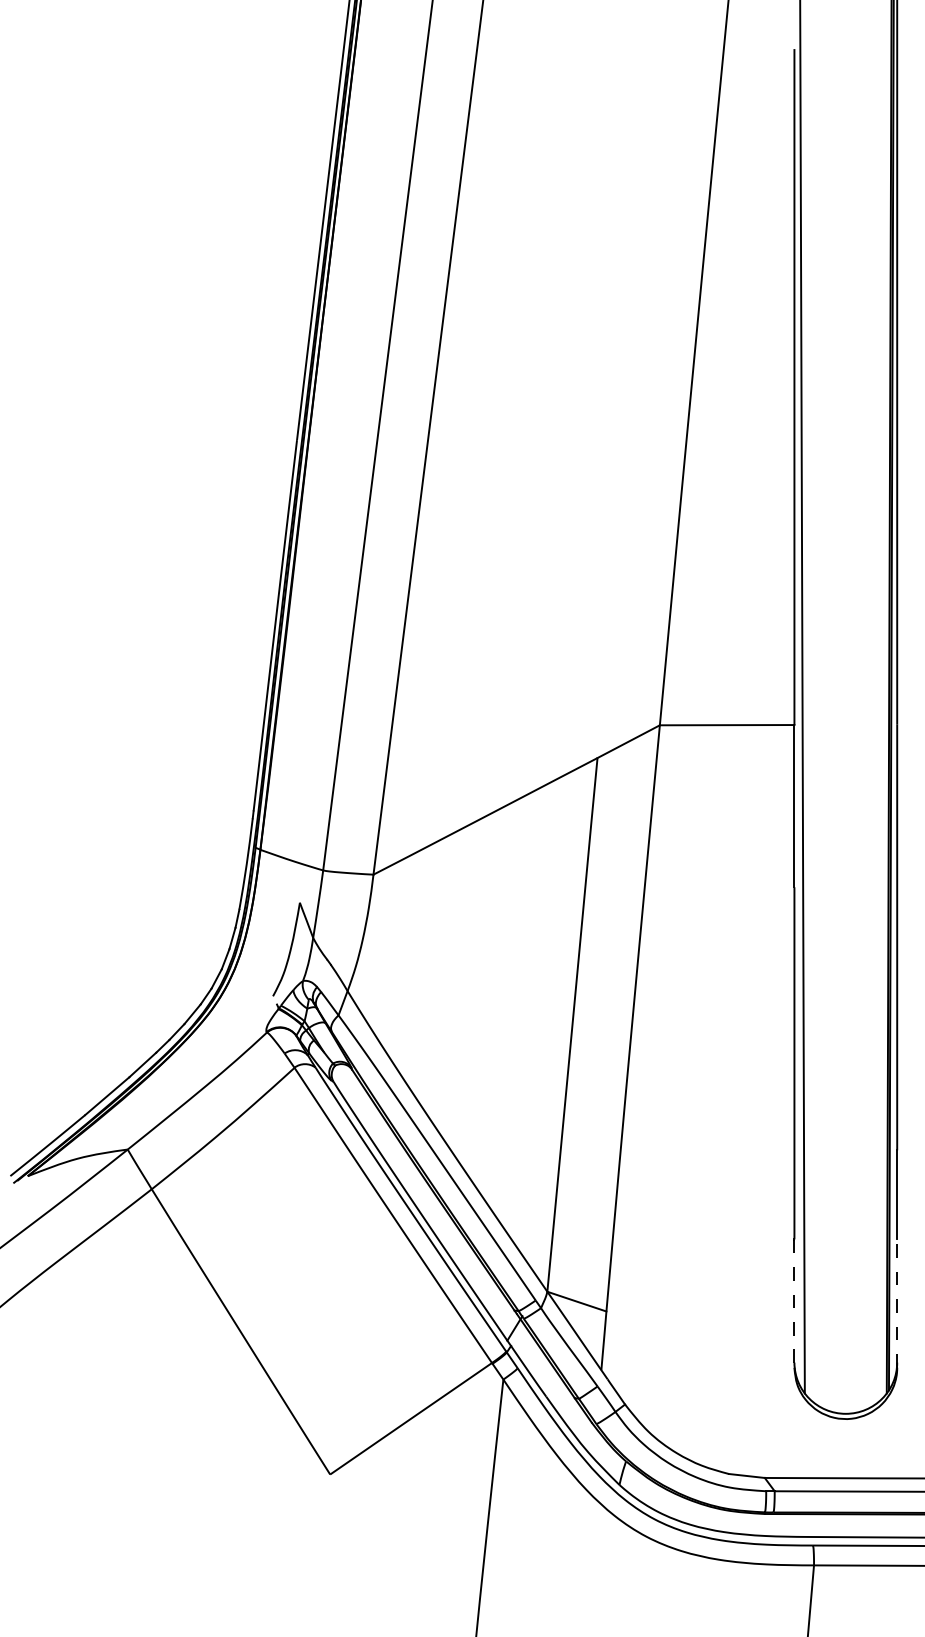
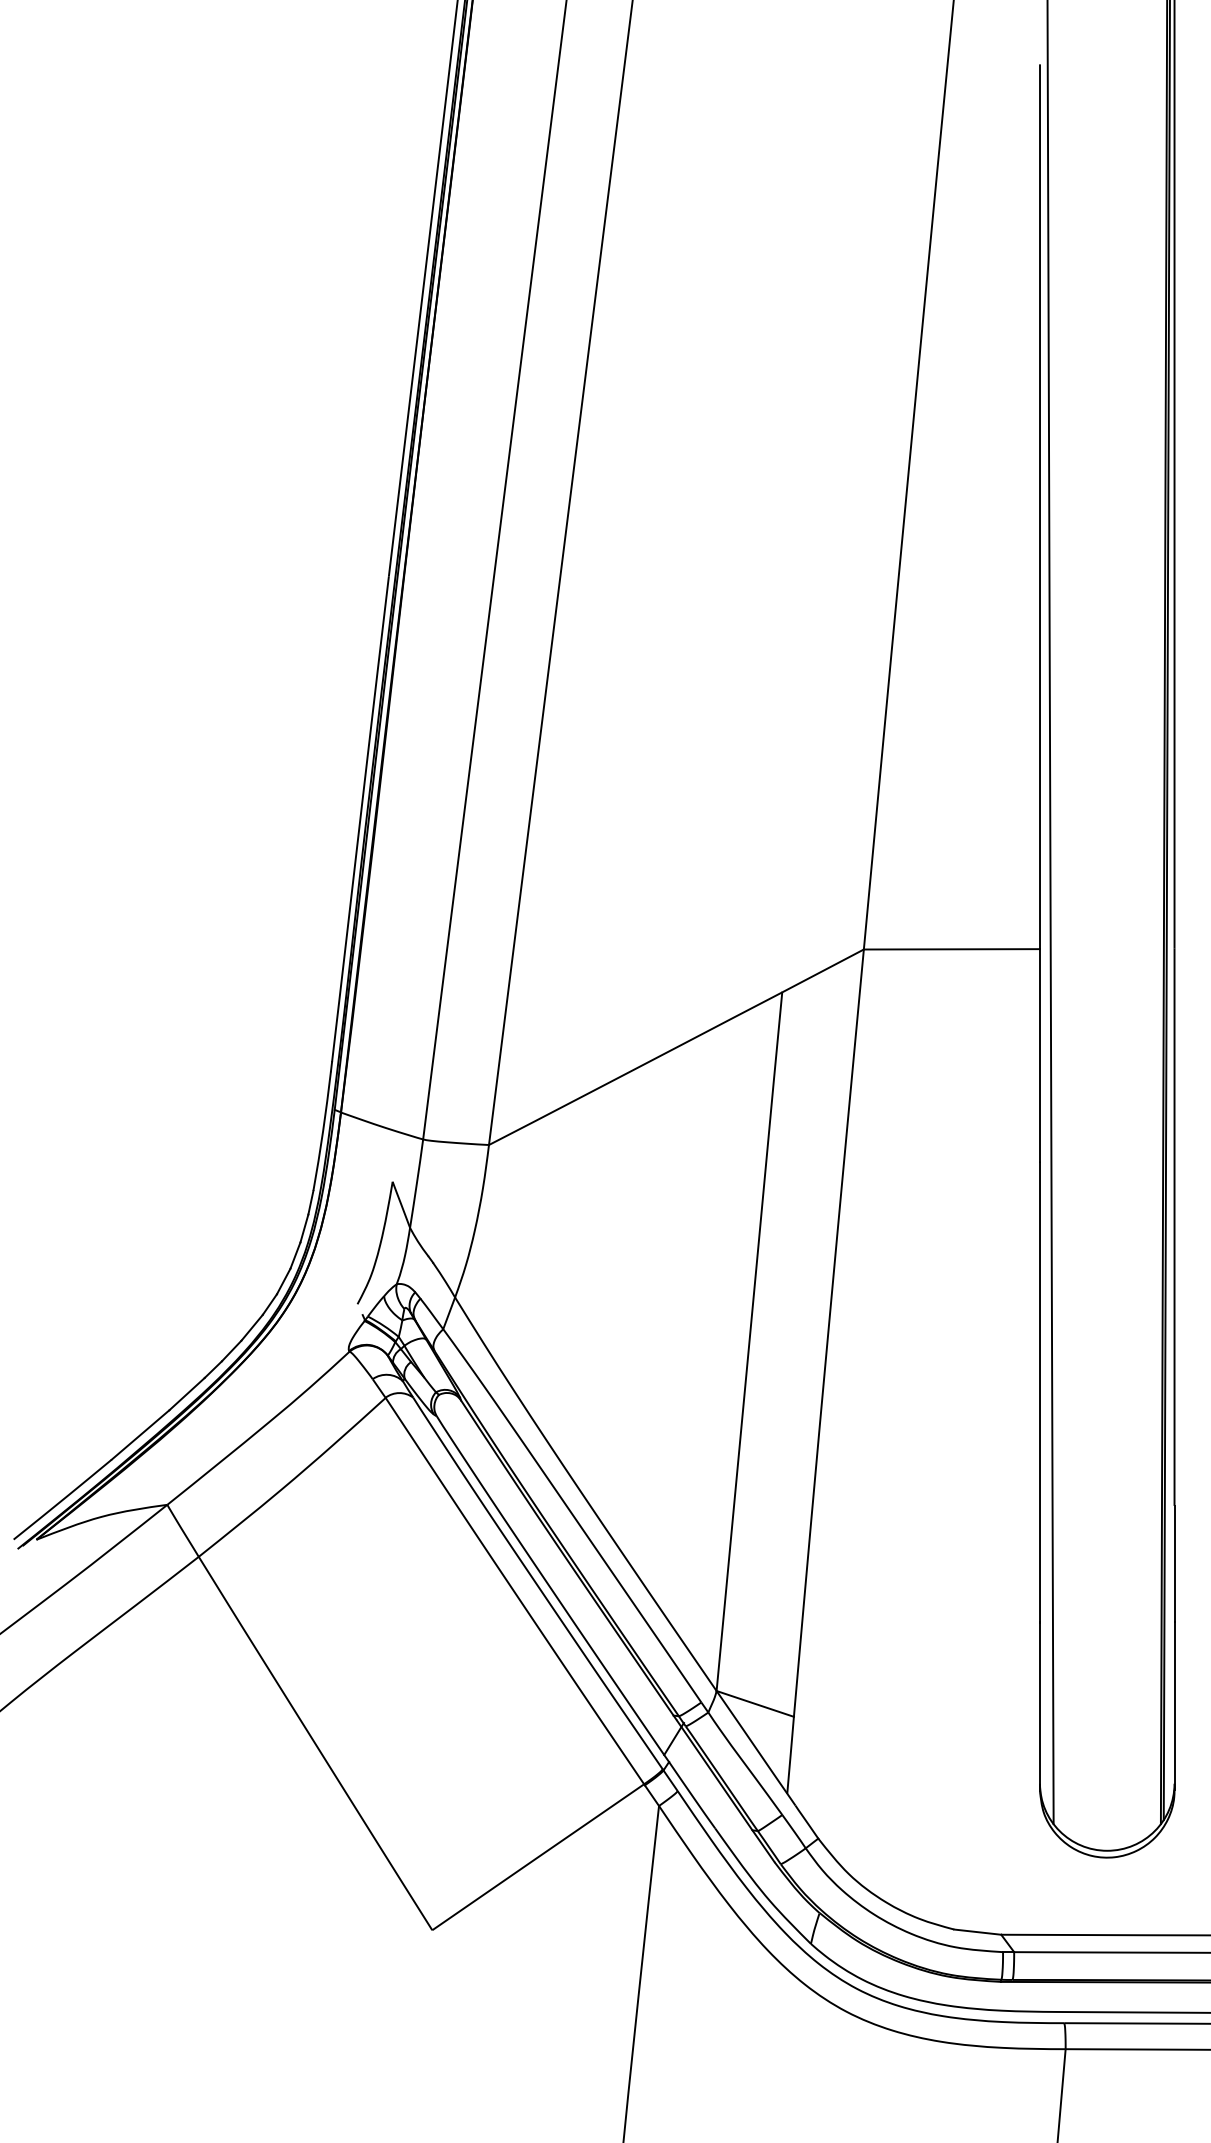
line: (897, 1303) -> (1174, 1706), dashed -> solid
line: (794, 1304) -> (1040, 1707), dashed -> solid

